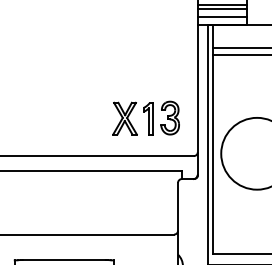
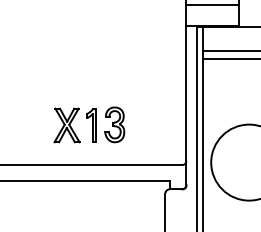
line: (222, 8) -> (212, 8), removed
line: (222, 16) -> (212, 17), removed
part: (145, 117) -> (88, 124), moved

